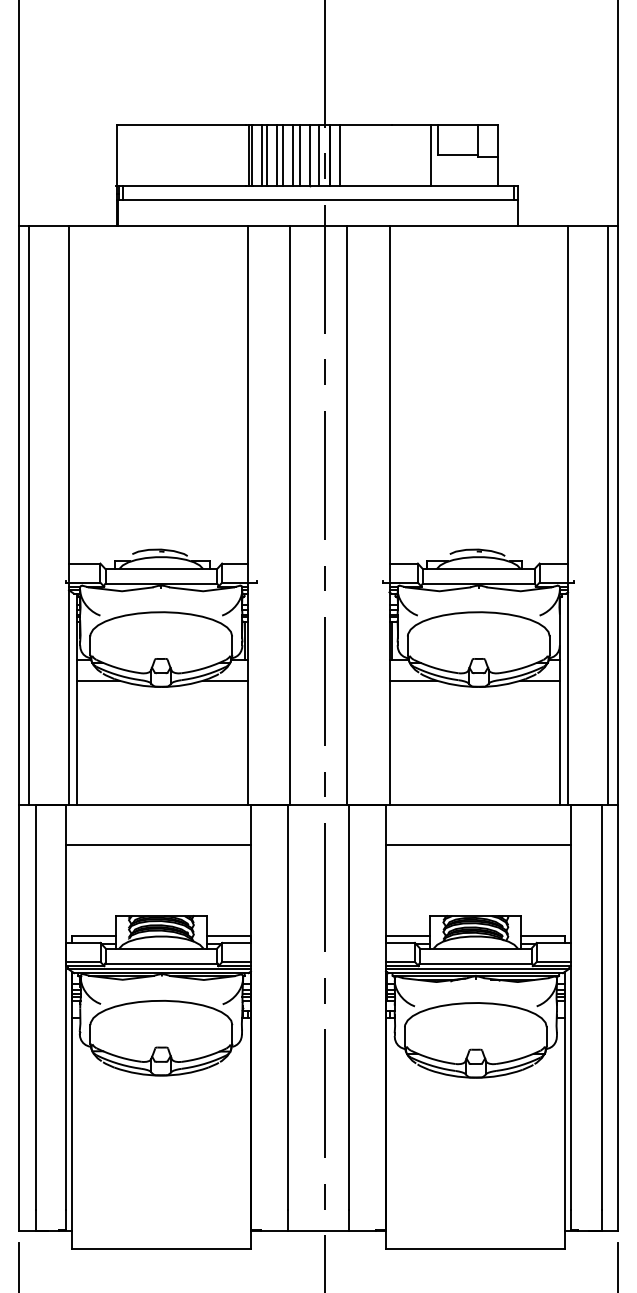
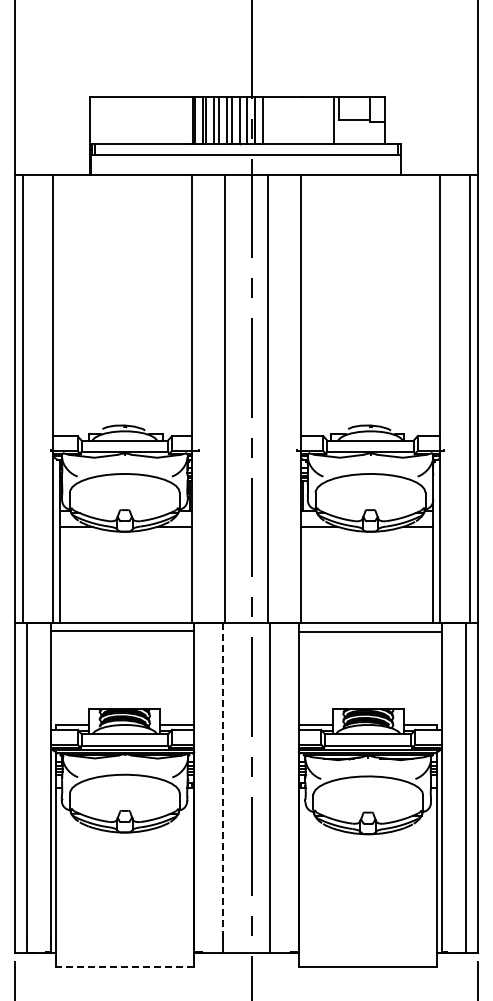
line: (158, 845) -> (122, 631), moved
line: (477, 845) -> (369, 632), moved
line: (287, 1008) -> (222, 780), solid -> dashed
line: (160, 1248) -> (124, 966), solid -> dashed

